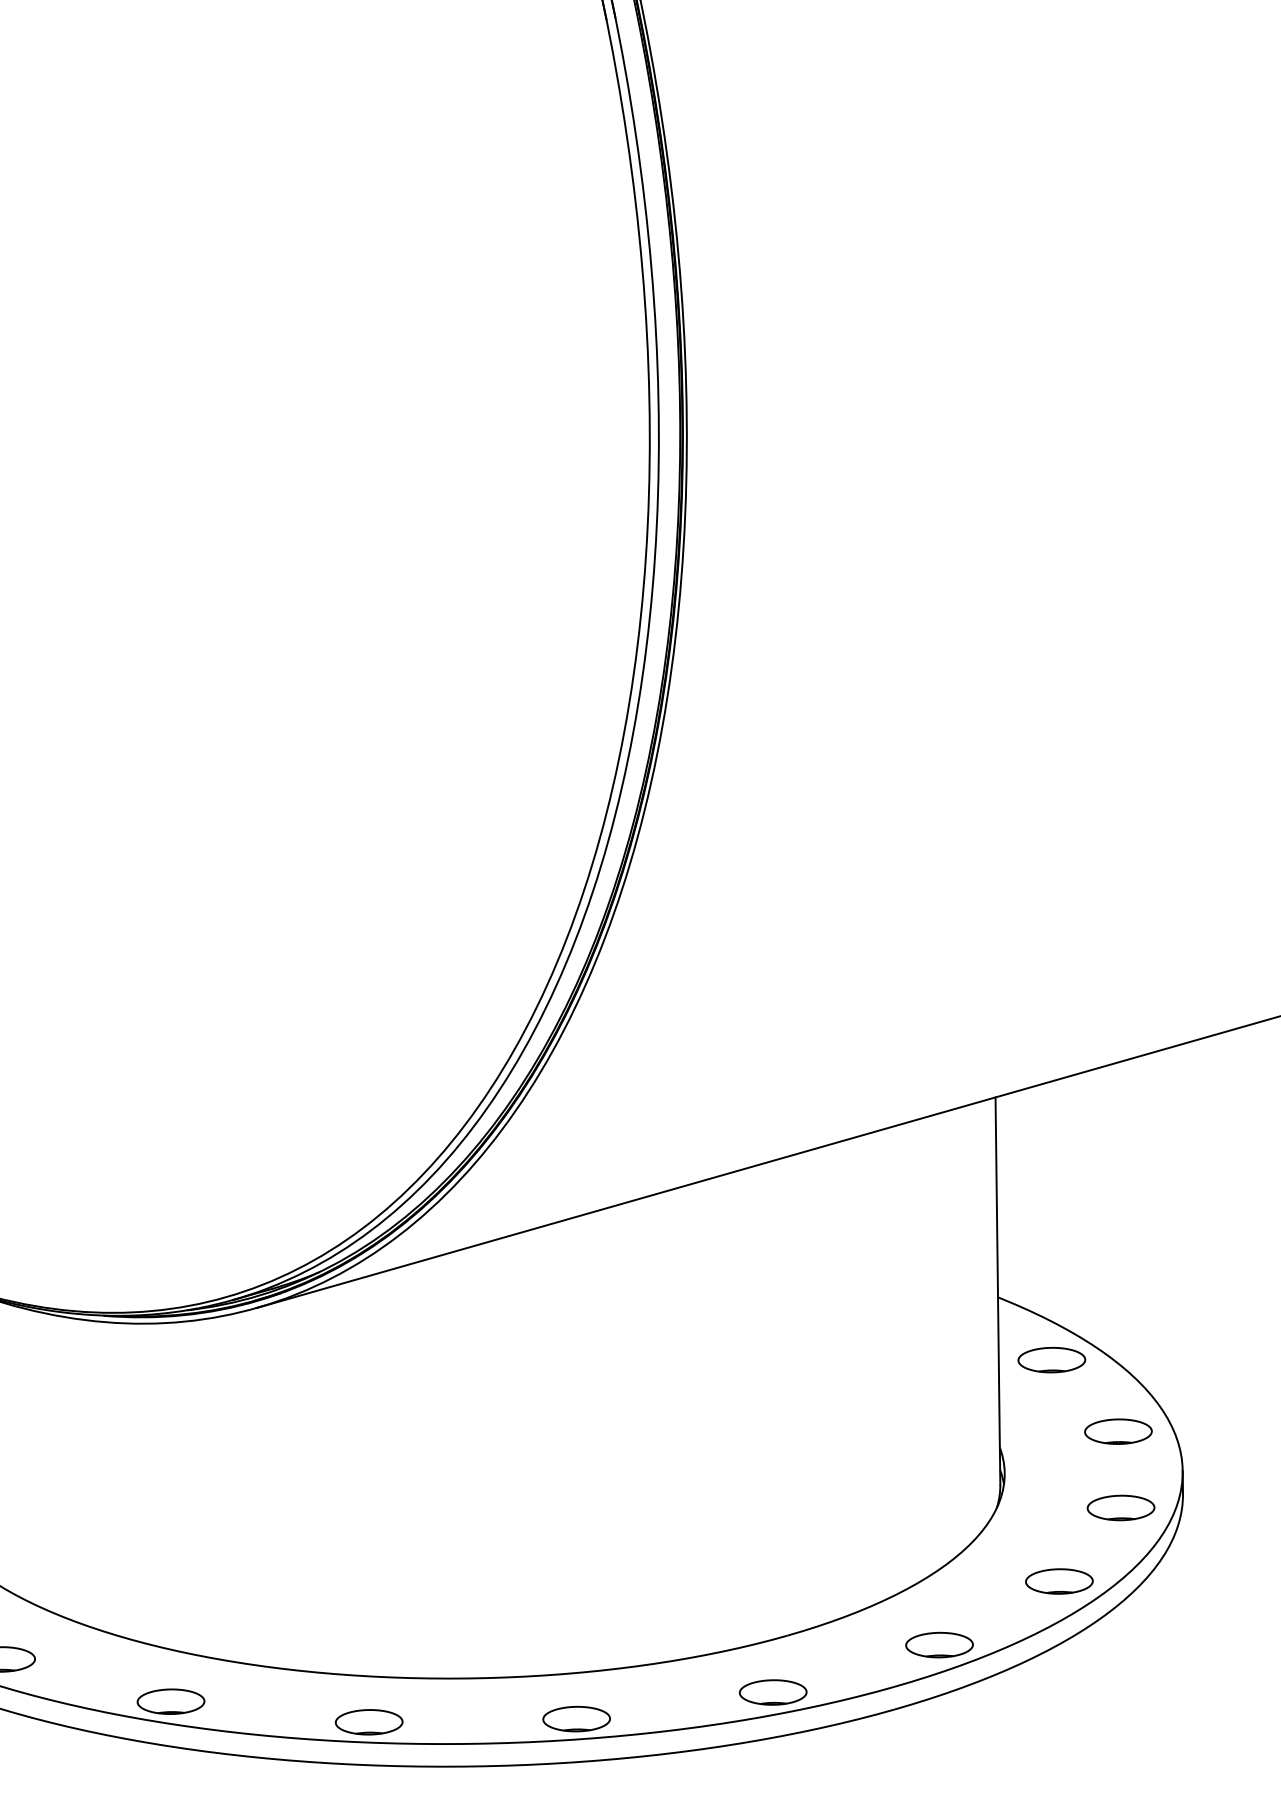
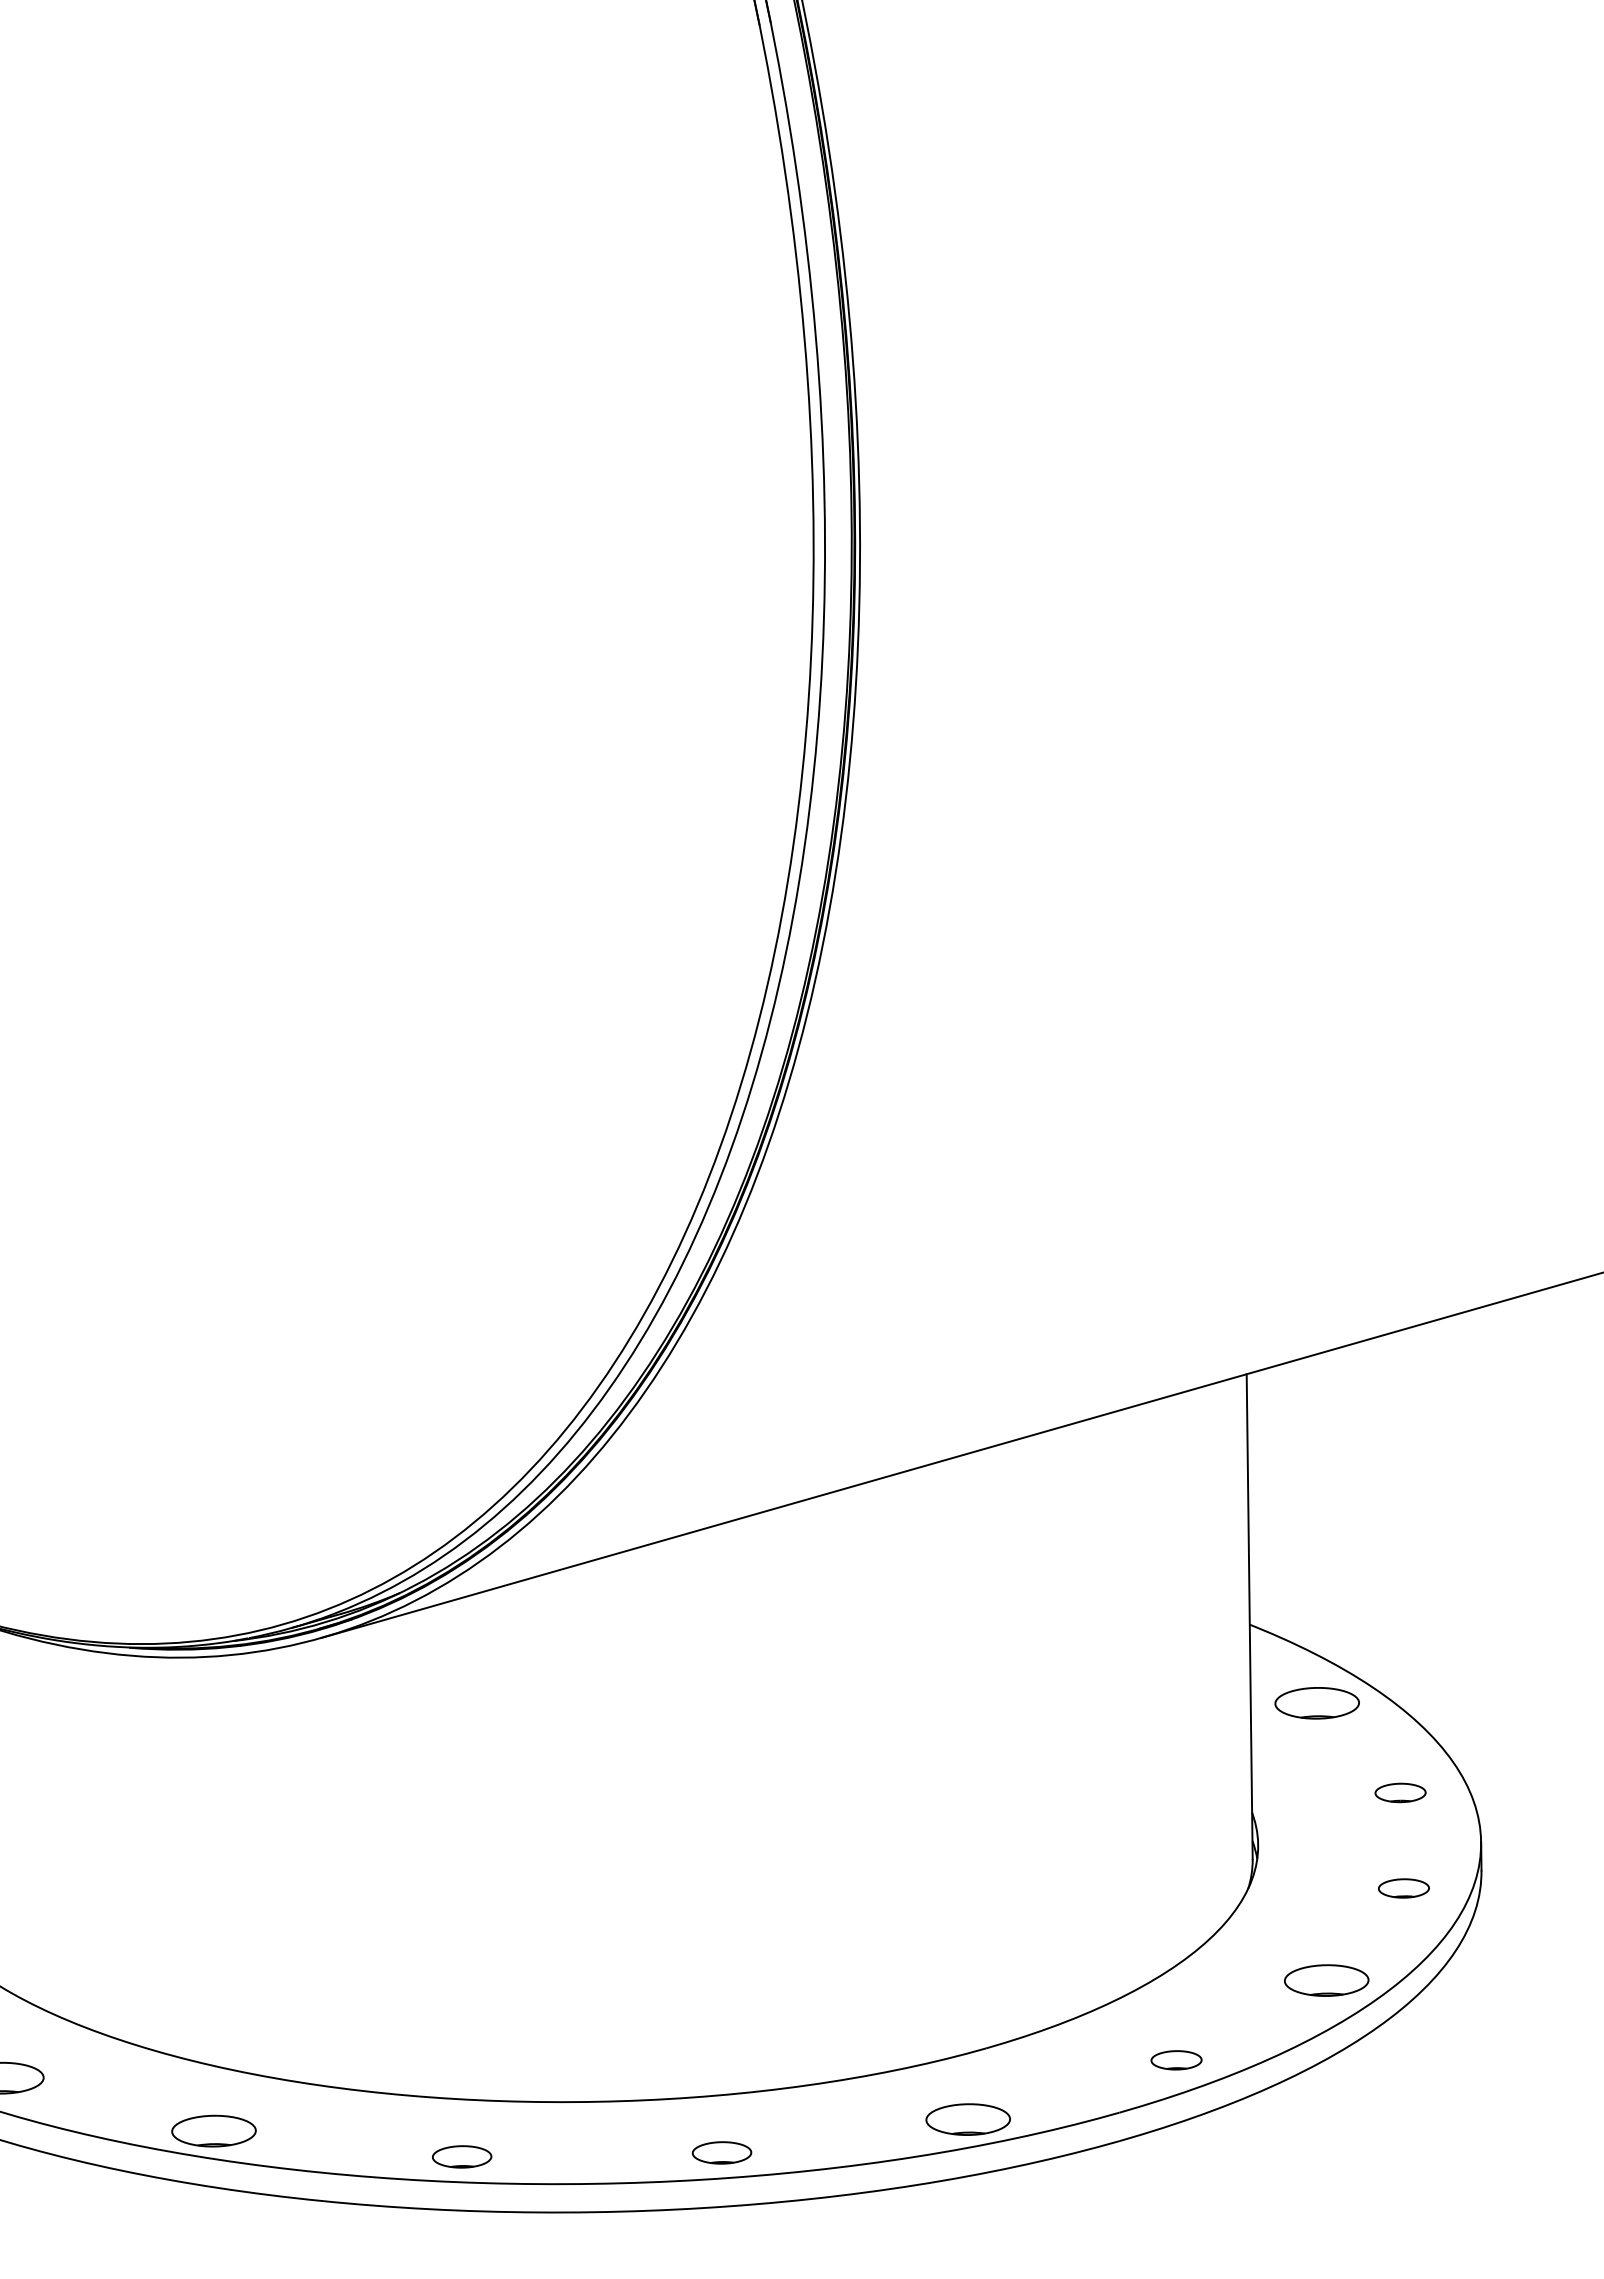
part: (1118, 1431) -> (1400, 1792), size x0.6
part: (1120, 1508) -> (1403, 1888), size x0.6
part: (939, 1645) -> (1176, 2060), size x0.6
part: (576, 1718) -> (721, 2152), size x0.7
part: (368, 1721) -> (461, 2156), size x0.7

